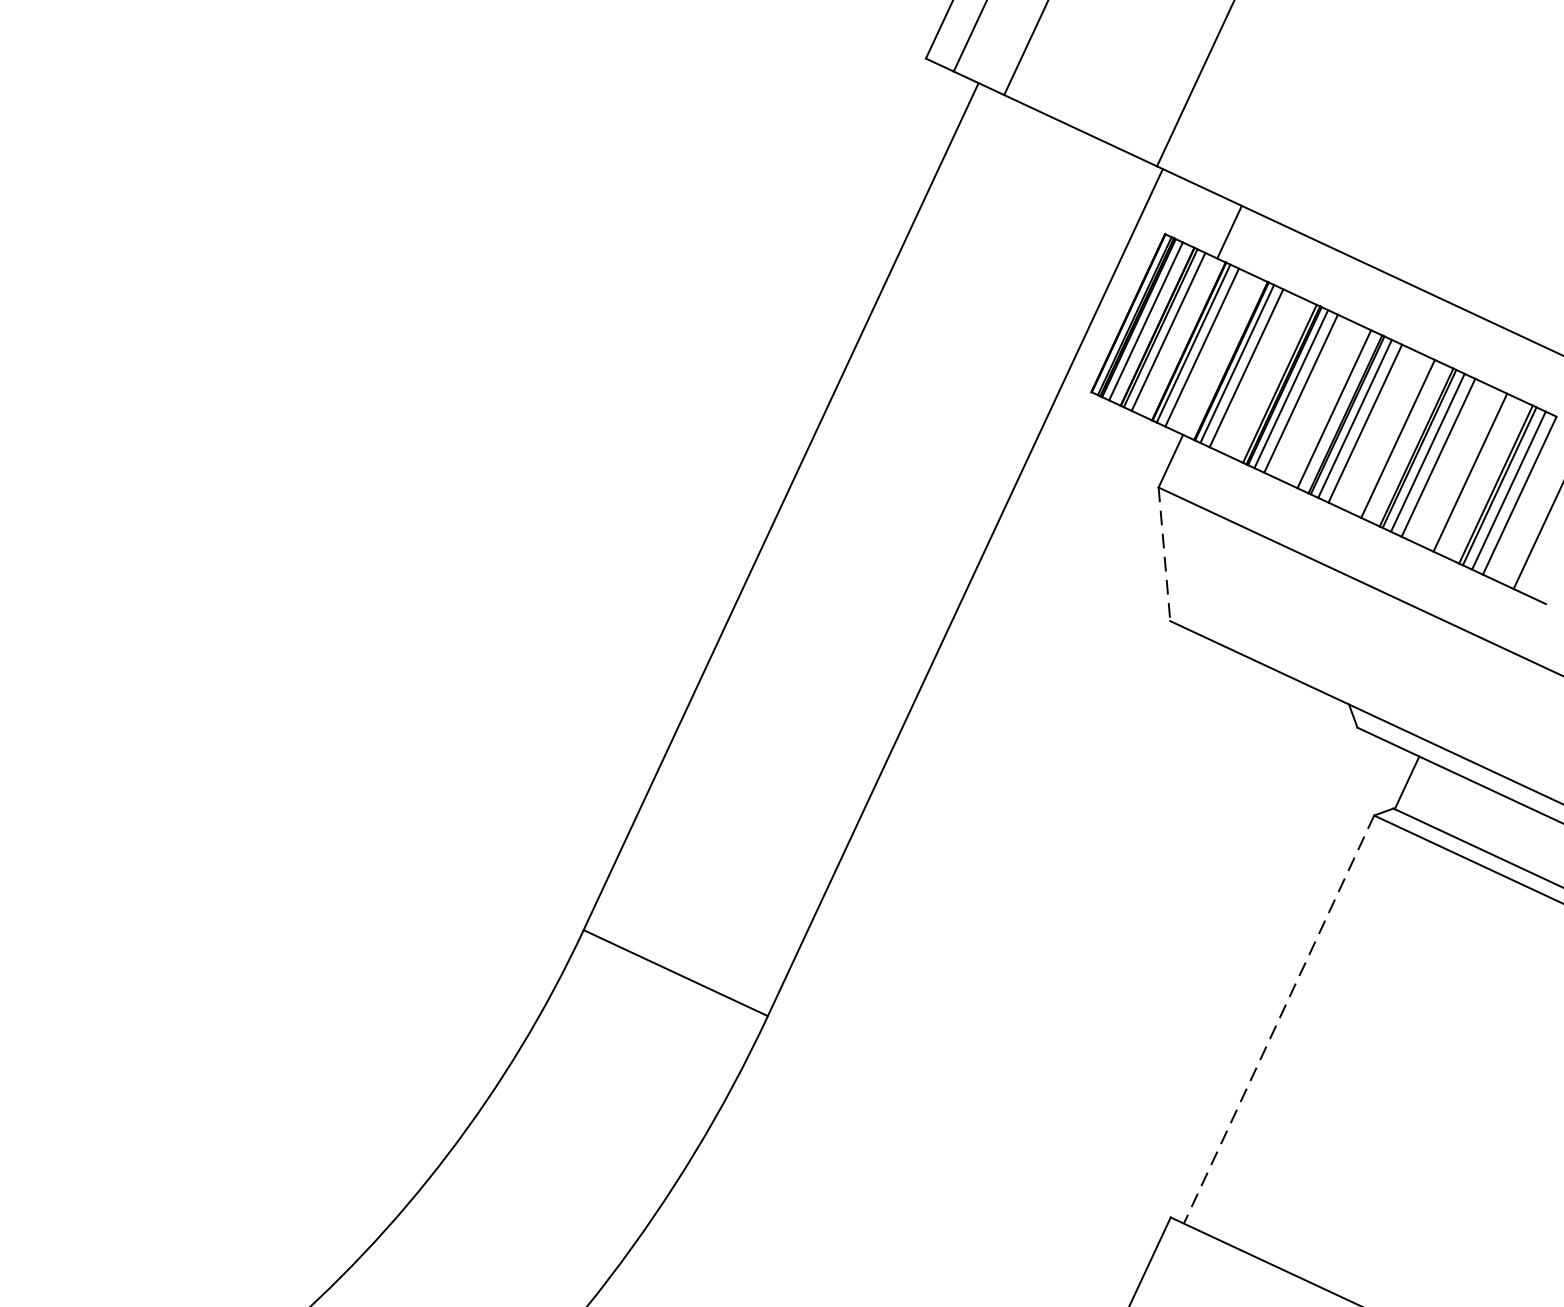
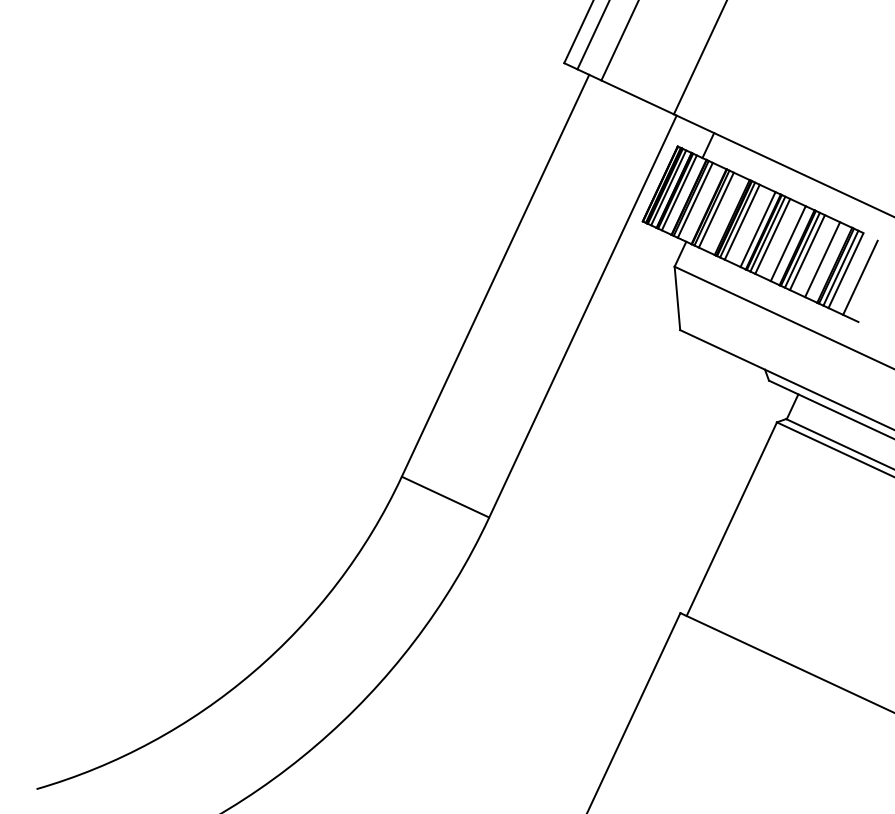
line: (1164, 554) -> (677, 298), dashed -> solid
line: (1278, 1020) -> (731, 519), dashed -> solid

